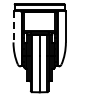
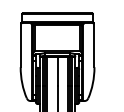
line: (13, 26) -> (20, 44), dashed -> solid

